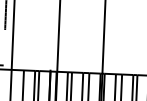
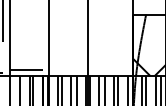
line: (31, 64) -> (26, 70), added

